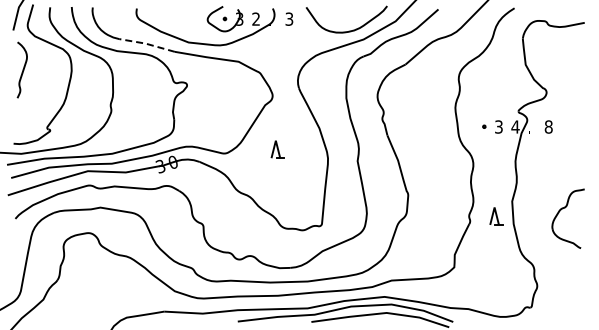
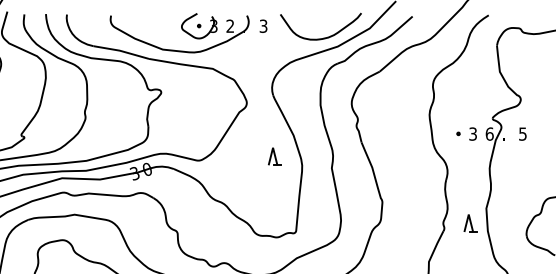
line: (146, 43) -> (120, 50), dashed -> solid
text: (515, 126) -> (489, 133), 4 -> 6
text: (548, 126) -> (522, 133), 8 -> 5
part: (277, 149) -> (274, 156), moved

